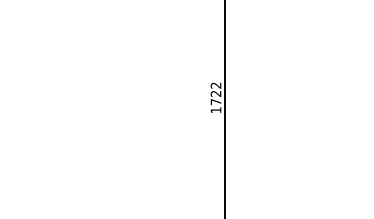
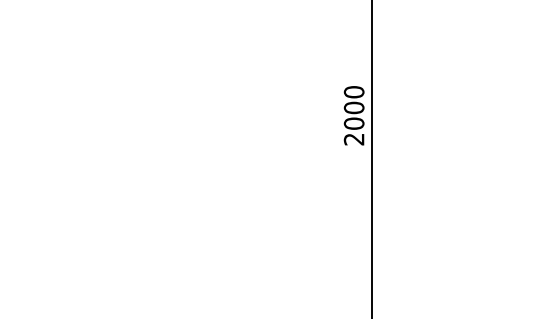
text: (215, 97) -> (353, 114), 1722 -> 2000

